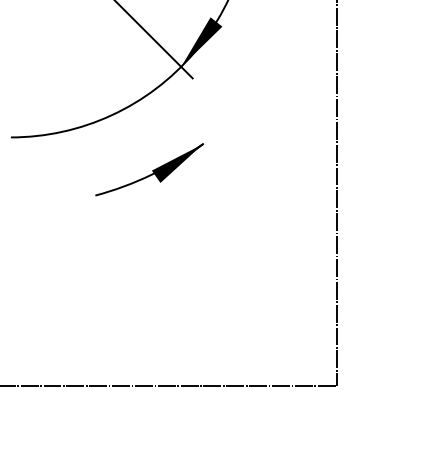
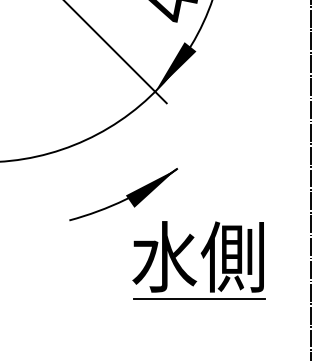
part: (224, 235) -> (198, 260), added

